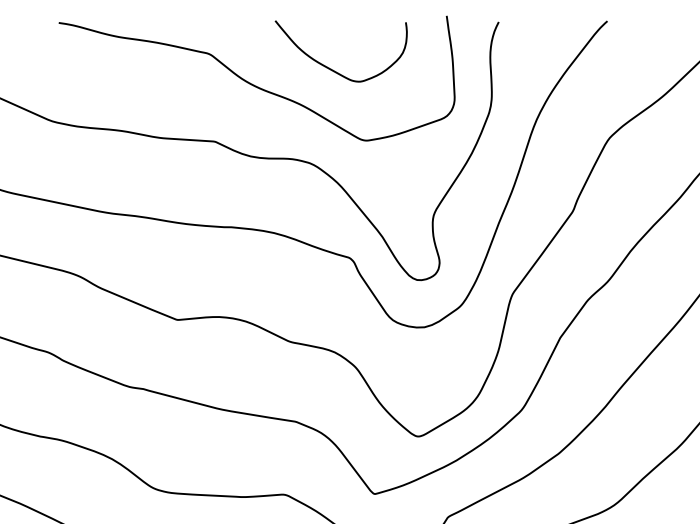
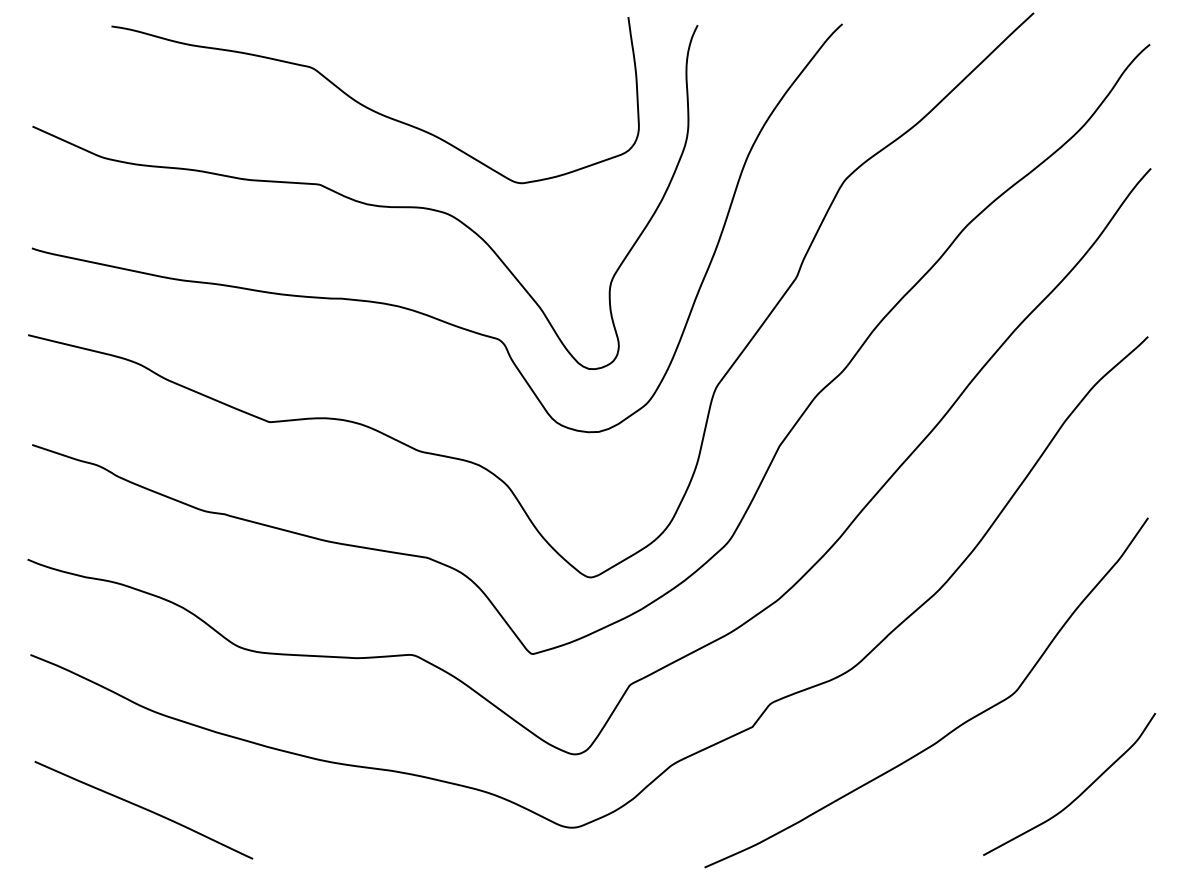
curve: (332, 69) -> (476, 88), removed

